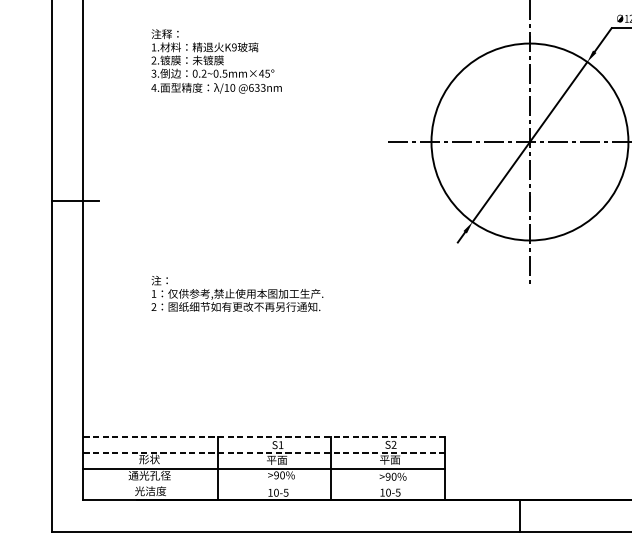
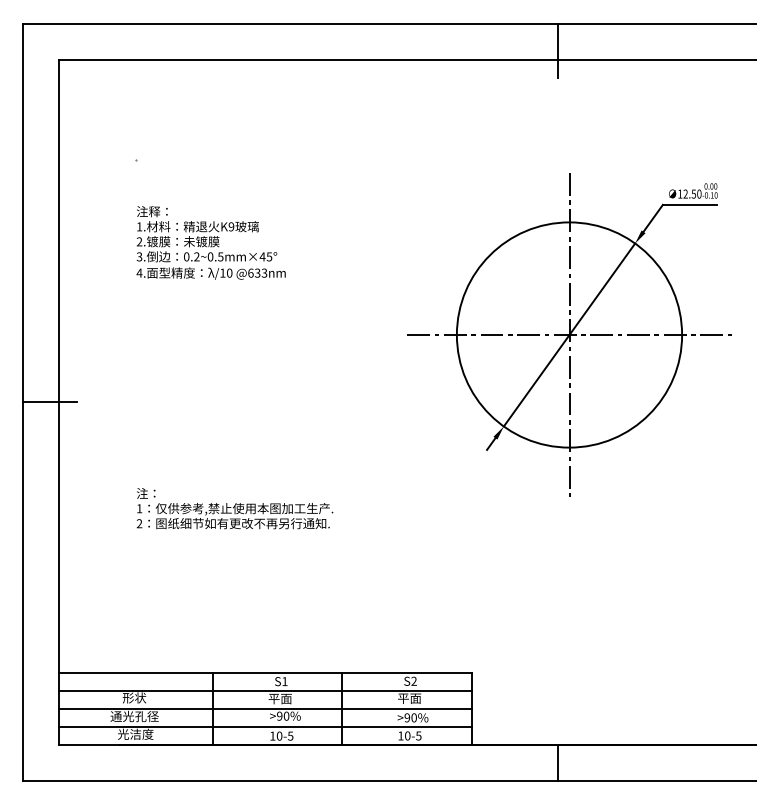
line: (264, 437) -> (265, 672), dashed -> solid
line: (264, 452) -> (265, 690), dashed -> solid
line: (263, 484) -> (264, 726), added

